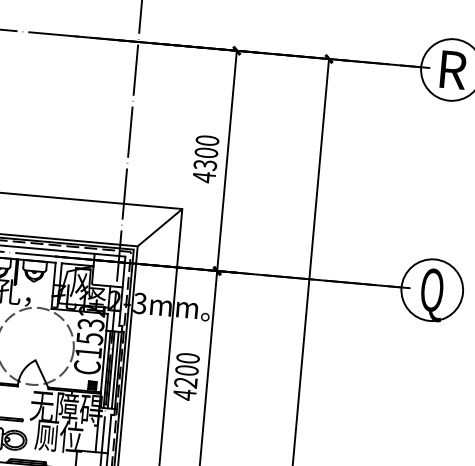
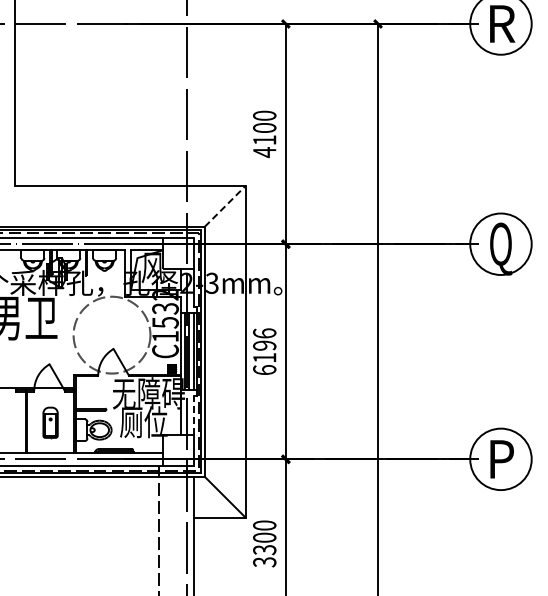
text: (205, 165) -> (264, 140), 4300 -> 4100
line: (160, 227) -> (225, 206), solid -> dashed
text: (186, 376) -> (264, 351), 4200 -> 6196
line: (109, 433) -> (193, 415), solid -> dashed

